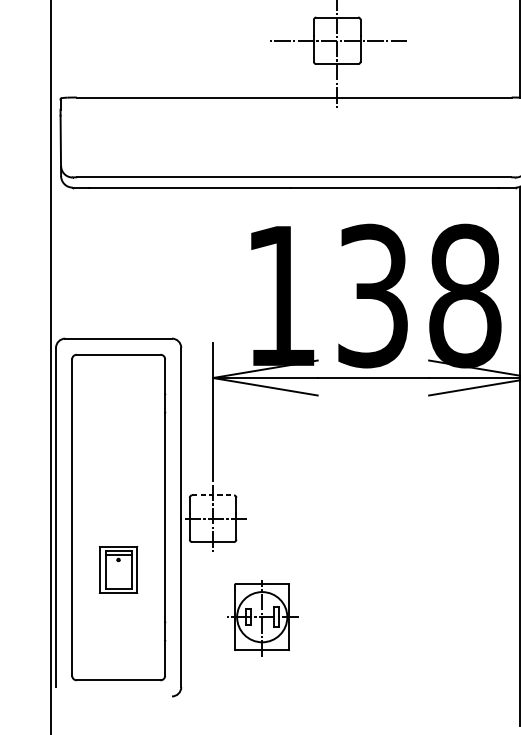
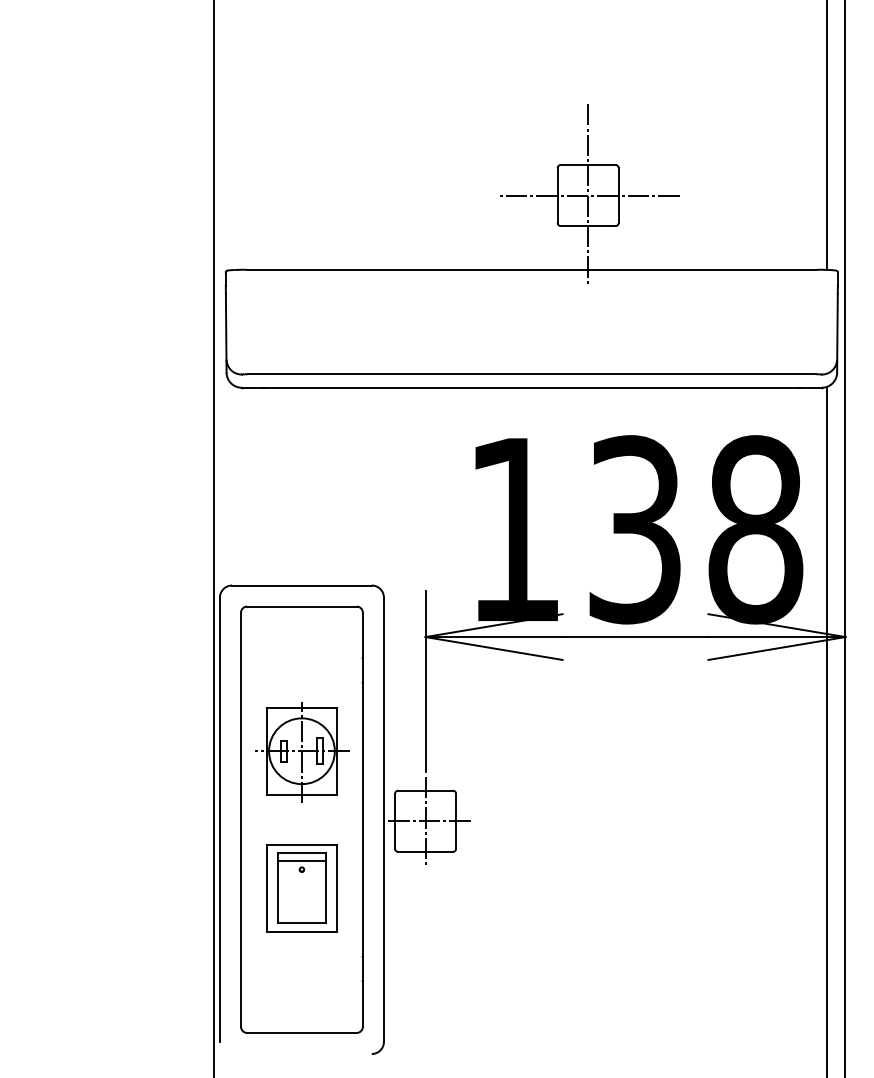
line: (213, 495) -> (426, 790), dashed -> solid
part: (118, 570) -> (301, 888), size x1.43
part: (262, 618) -> (302, 752), moved

